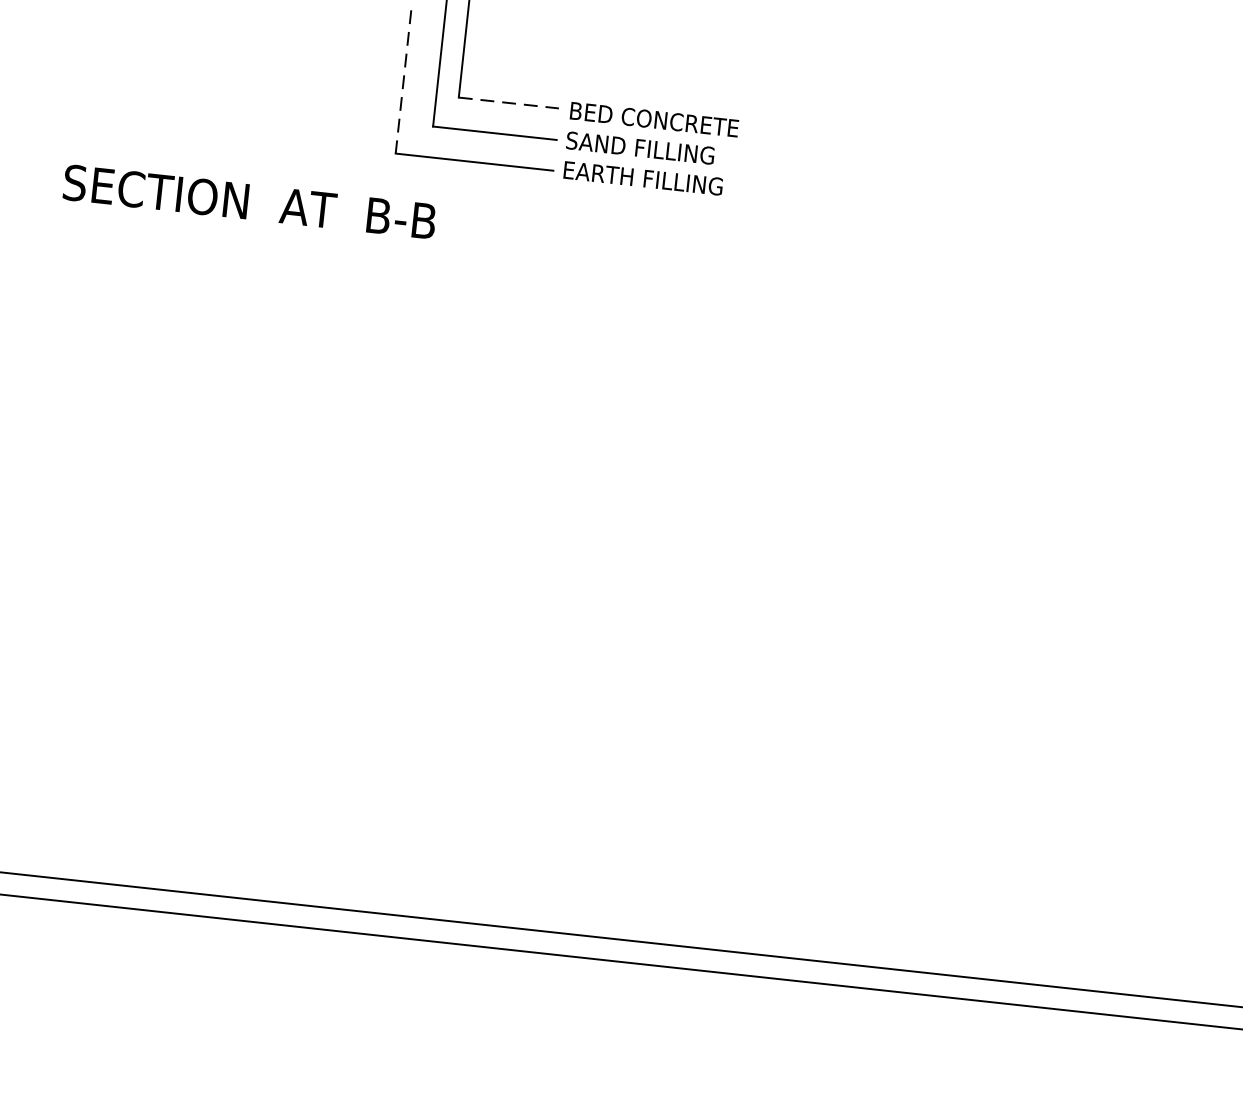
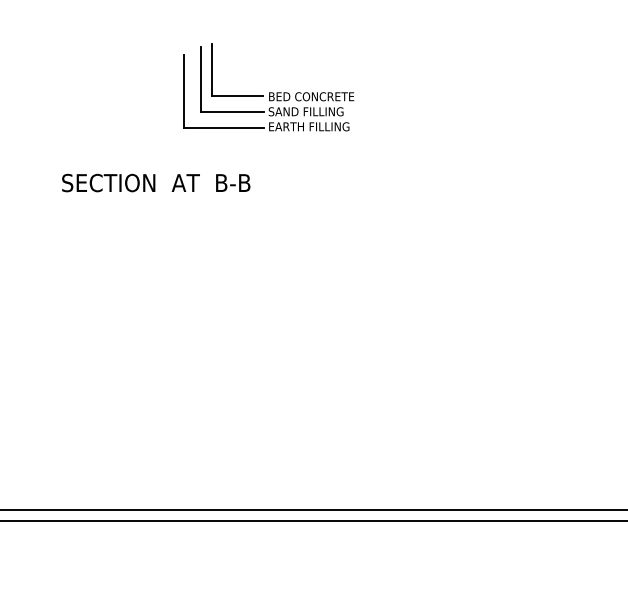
line: (403, 81) -> (183, 91), dashed -> solid
line: (510, 103) -> (238, 96), dashed -> solid
text: (250, 200) -> (156, 182), moved

